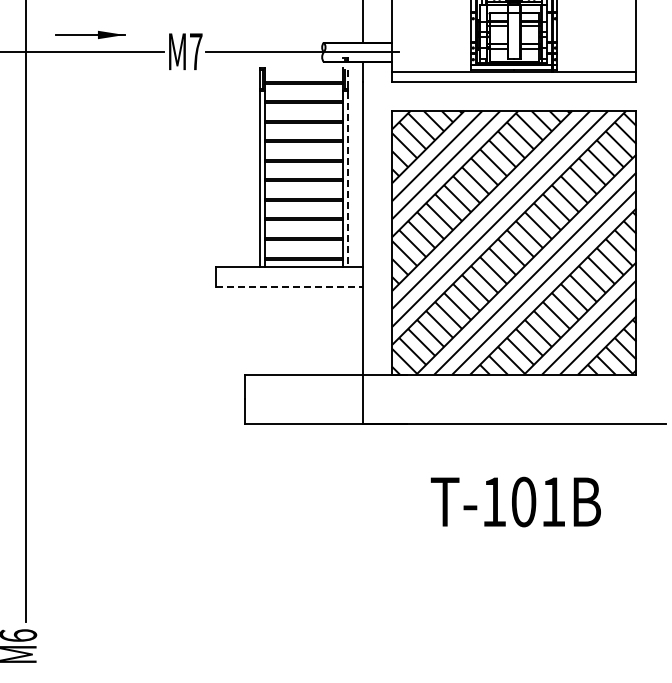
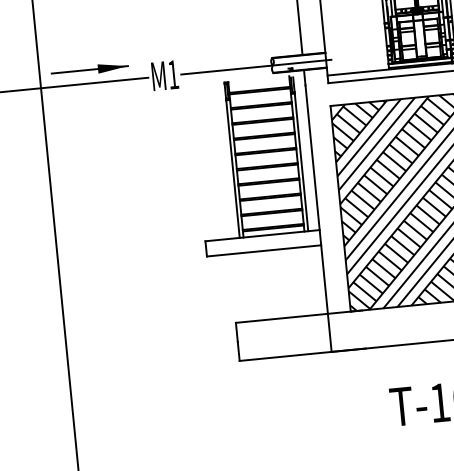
part: (90, 34) -> (89, 69), size x1.43
text: (196, 51) -> (173, 74), 7 -> 1
line: (348, 168) -> (300, 154), dashed -> solid
line: (290, 286) -> (264, 250), dashed -> solid

